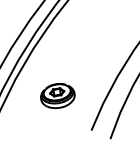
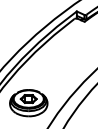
part: (57, 96) -> (28, 103), size x1.67

